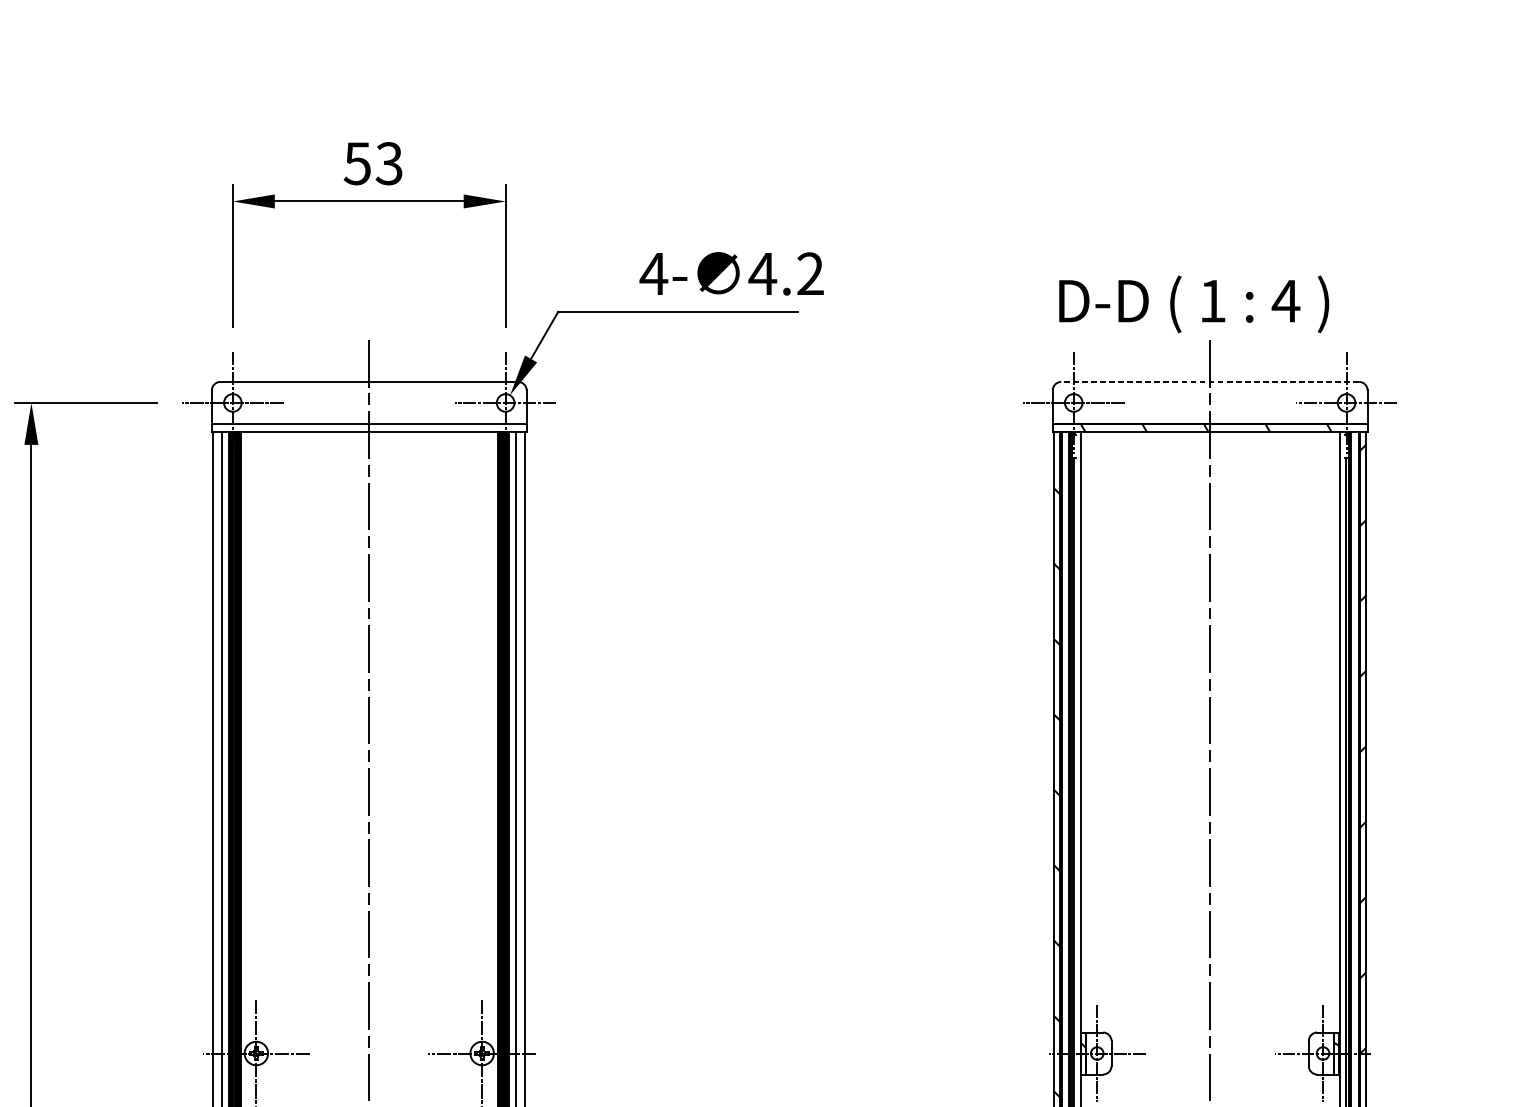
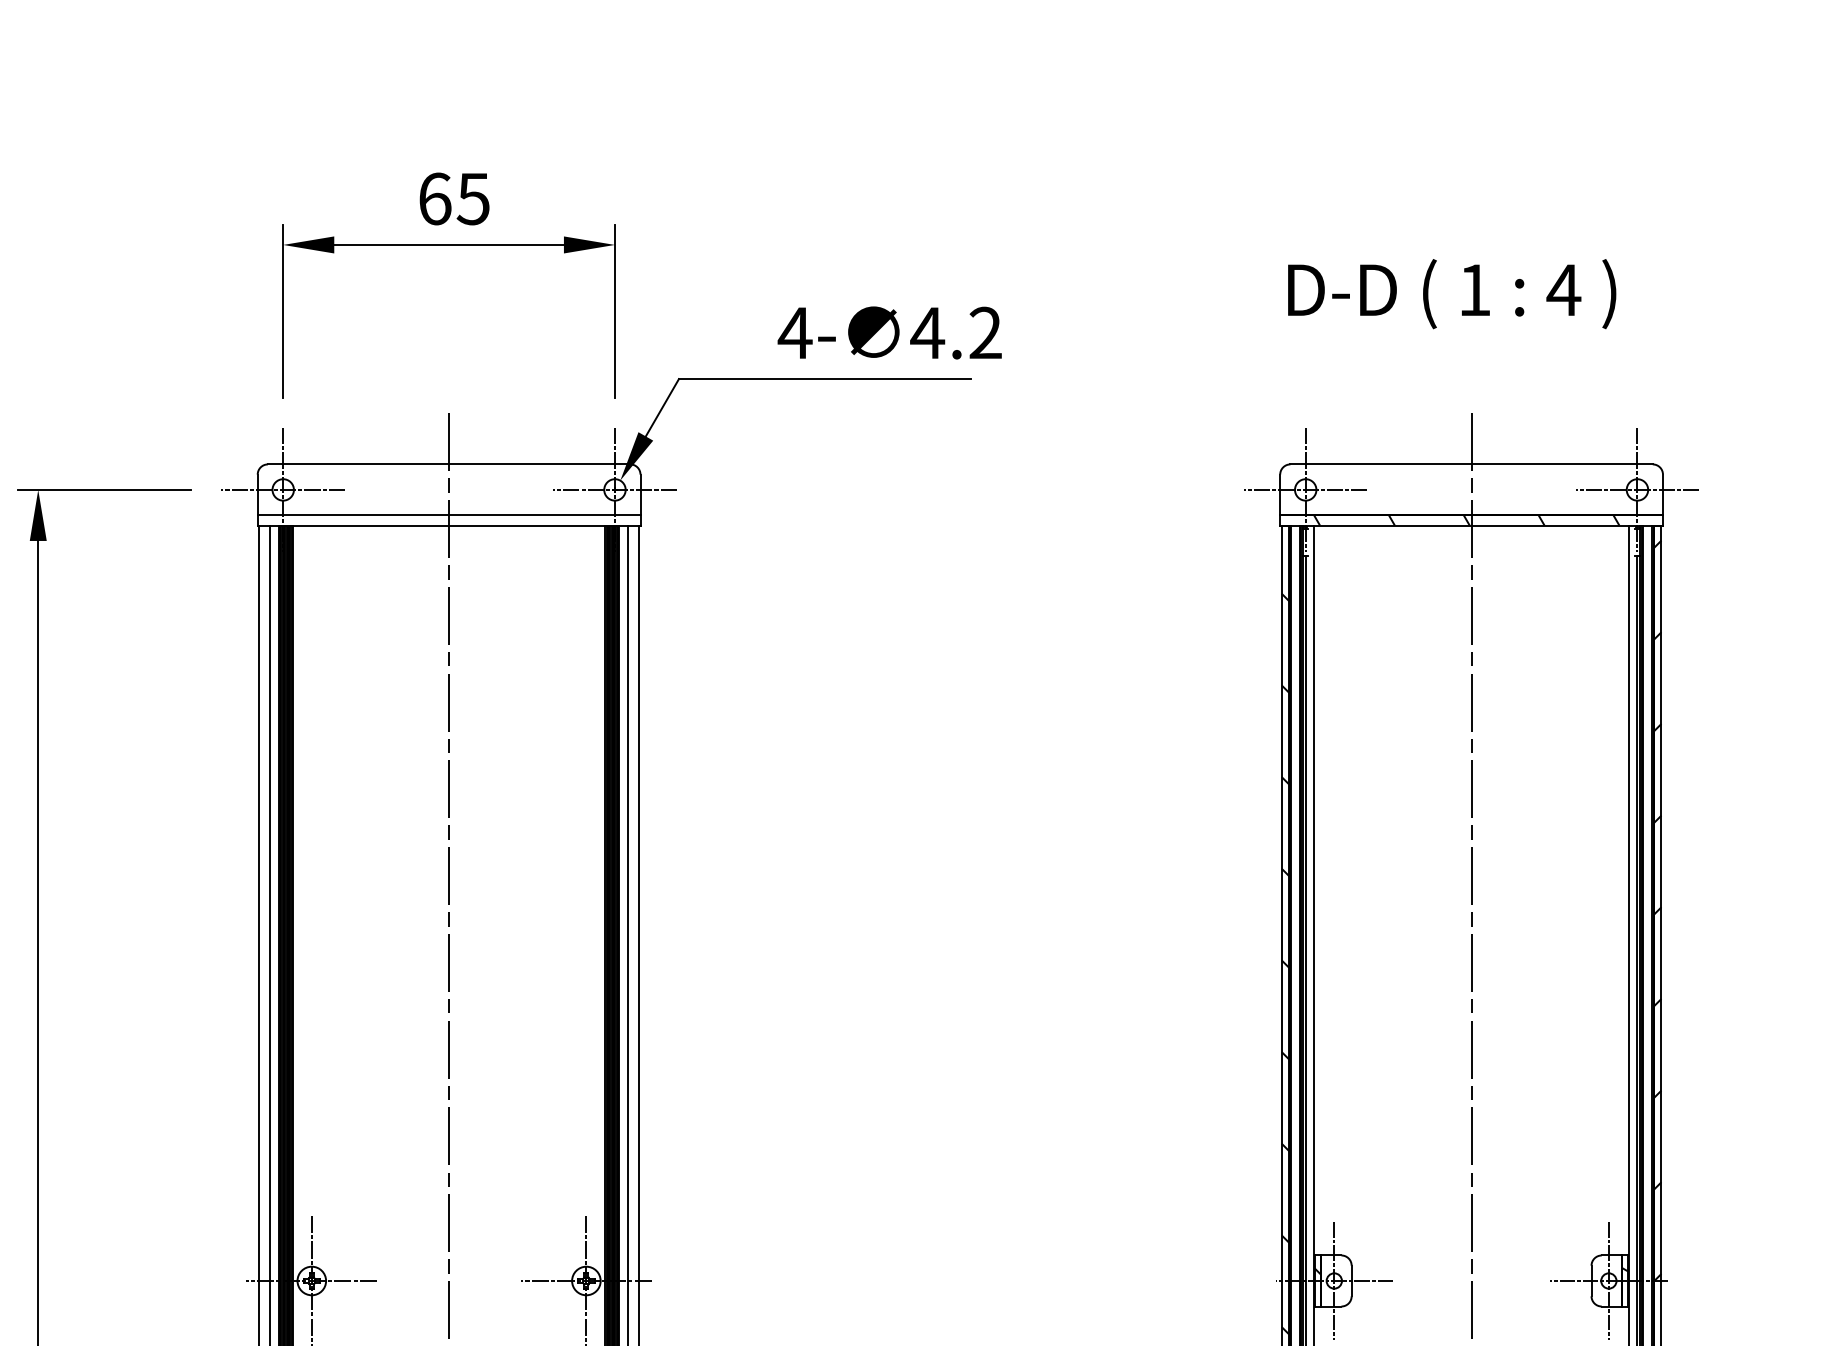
text: (372, 163) -> (453, 198), 53 -> 65
text: (1194, 304) -> (1452, 294), moved
line: (1210, 382) -> (1471, 464), dashed -> solid

